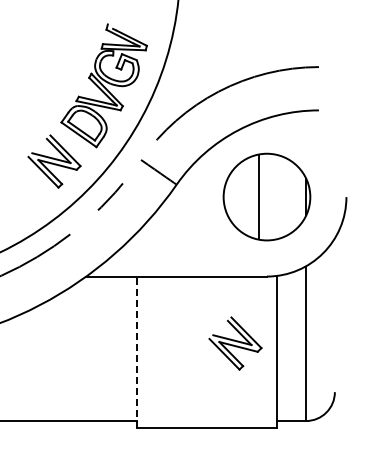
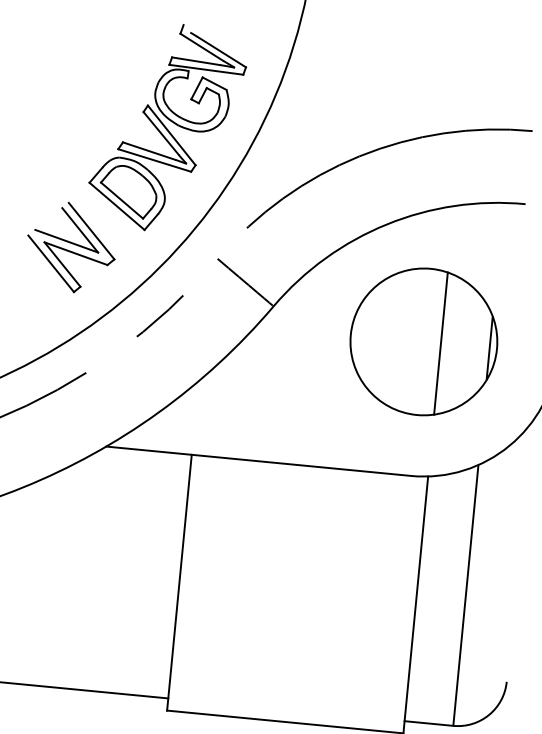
line: (259, 196) -> (441, 342), moved
part: (235, 343) -> (347, 583), removed
line: (136, 352) -> (178, 582), dashed -> solid

